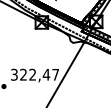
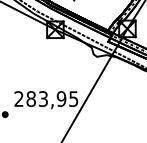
text: (34, 74) -> (45, 98), 322,47 -> 283,95

